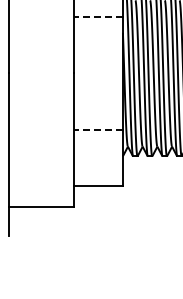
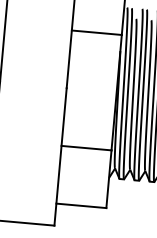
line: (98, 17) -> (96, 33), dashed -> solid
line: (98, 129) -> (86, 148), dashed -> solid

